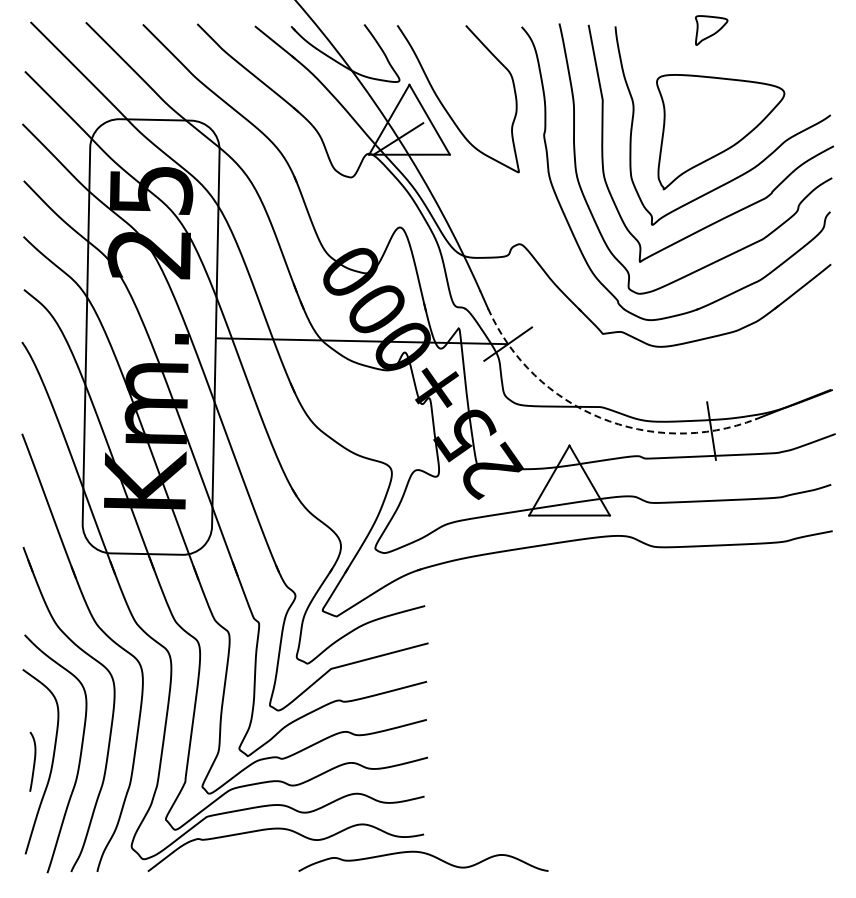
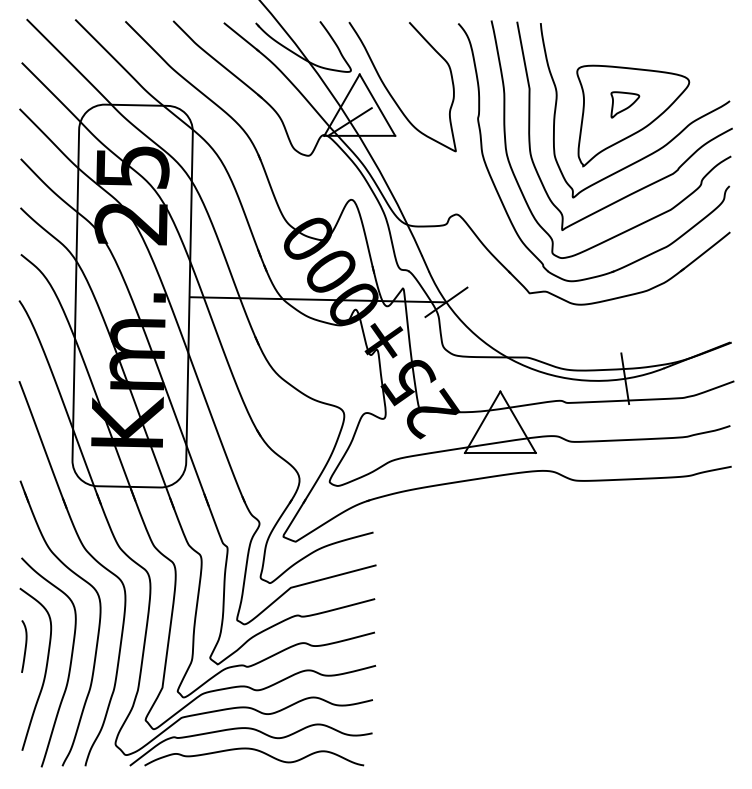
part: (711, 30) -> (625, 104), moved
arc: (600, 417) -> (527, 366), dashed -> solid
curve: (33, 761) -> (24, 646), moved
curve: (424, 854) -> (255, 750), moved

